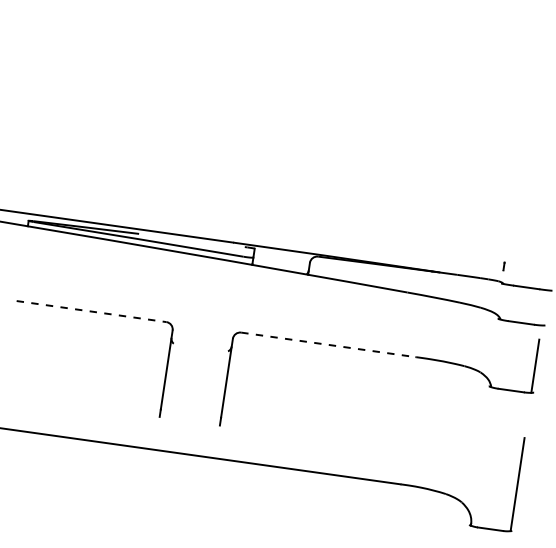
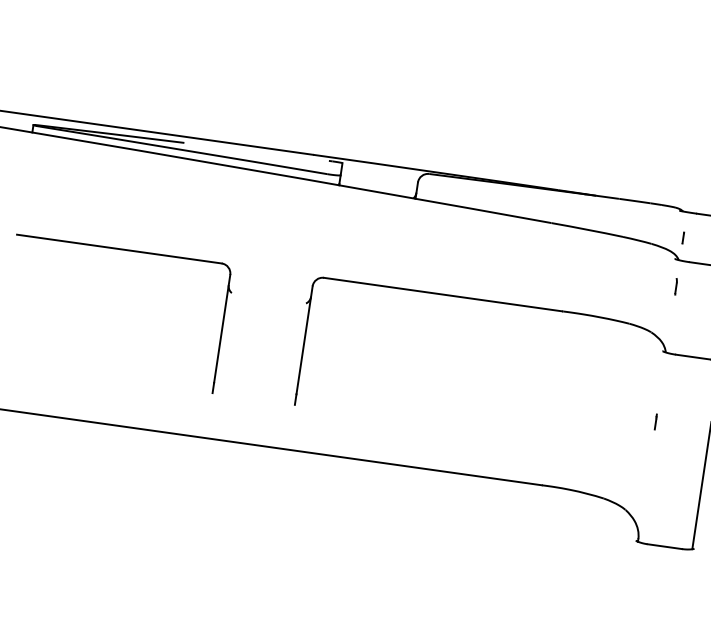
part: (503, 266) -> (682, 238), moved
line: (91, 311) -> (119, 248), dashed -> solid
part: (498, 338) -> (675, 285), added
line: (328, 344) -> (443, 294), dashed -> solid
line: (483, 437) -> (655, 421), added

